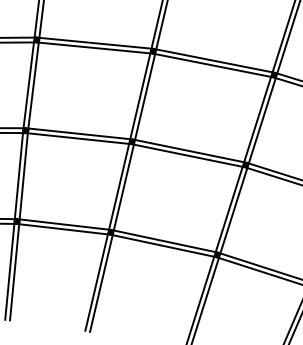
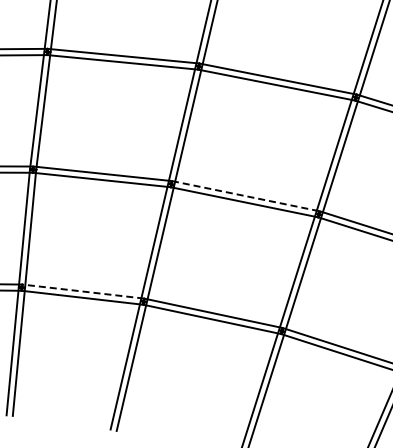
line: (190, 151) -> (246, 196), solid -> dashed
line: (63, 224) -> (82, 291), solid -> dashed

